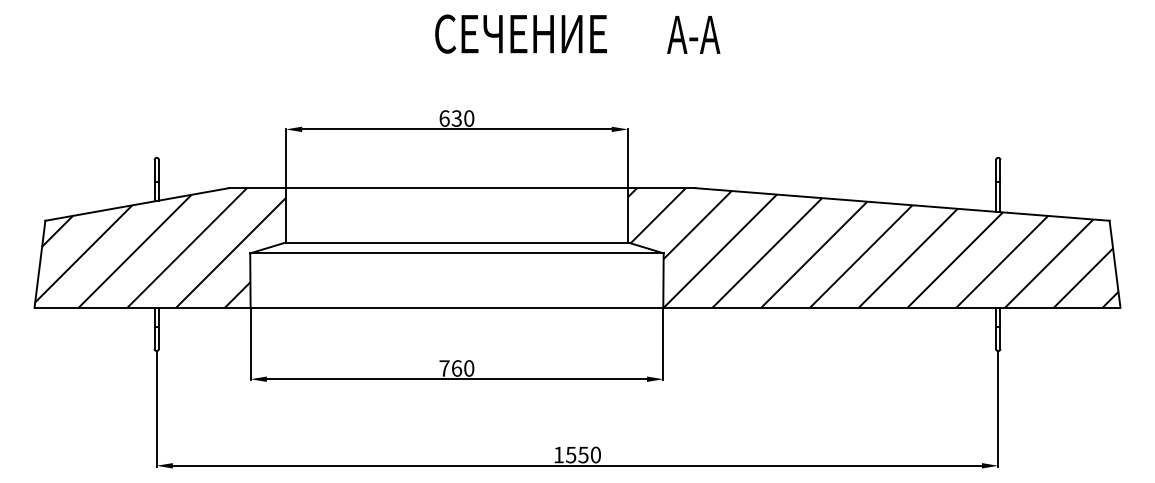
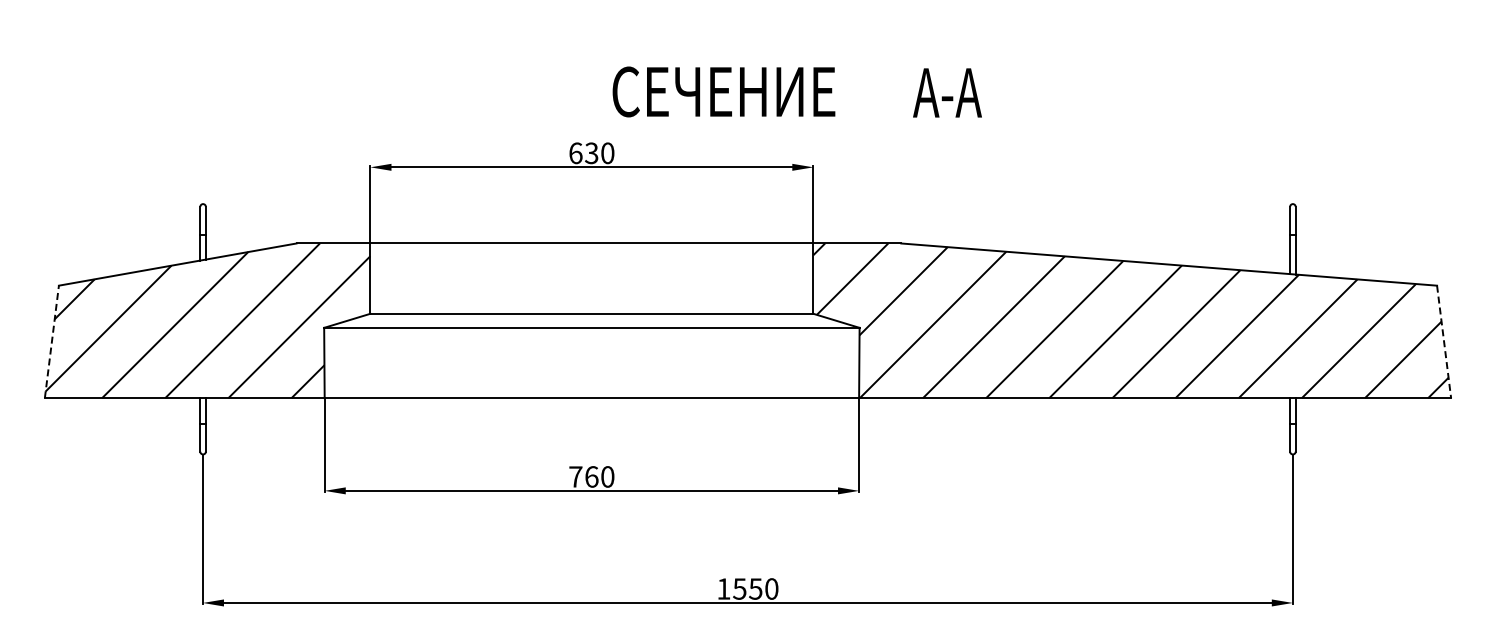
text: (577, 33) -> (796, 91), moved
line: (39, 263) -> (51, 341), solid -> dashed
line: (1115, 263) -> (1444, 341), solid -> dashed

